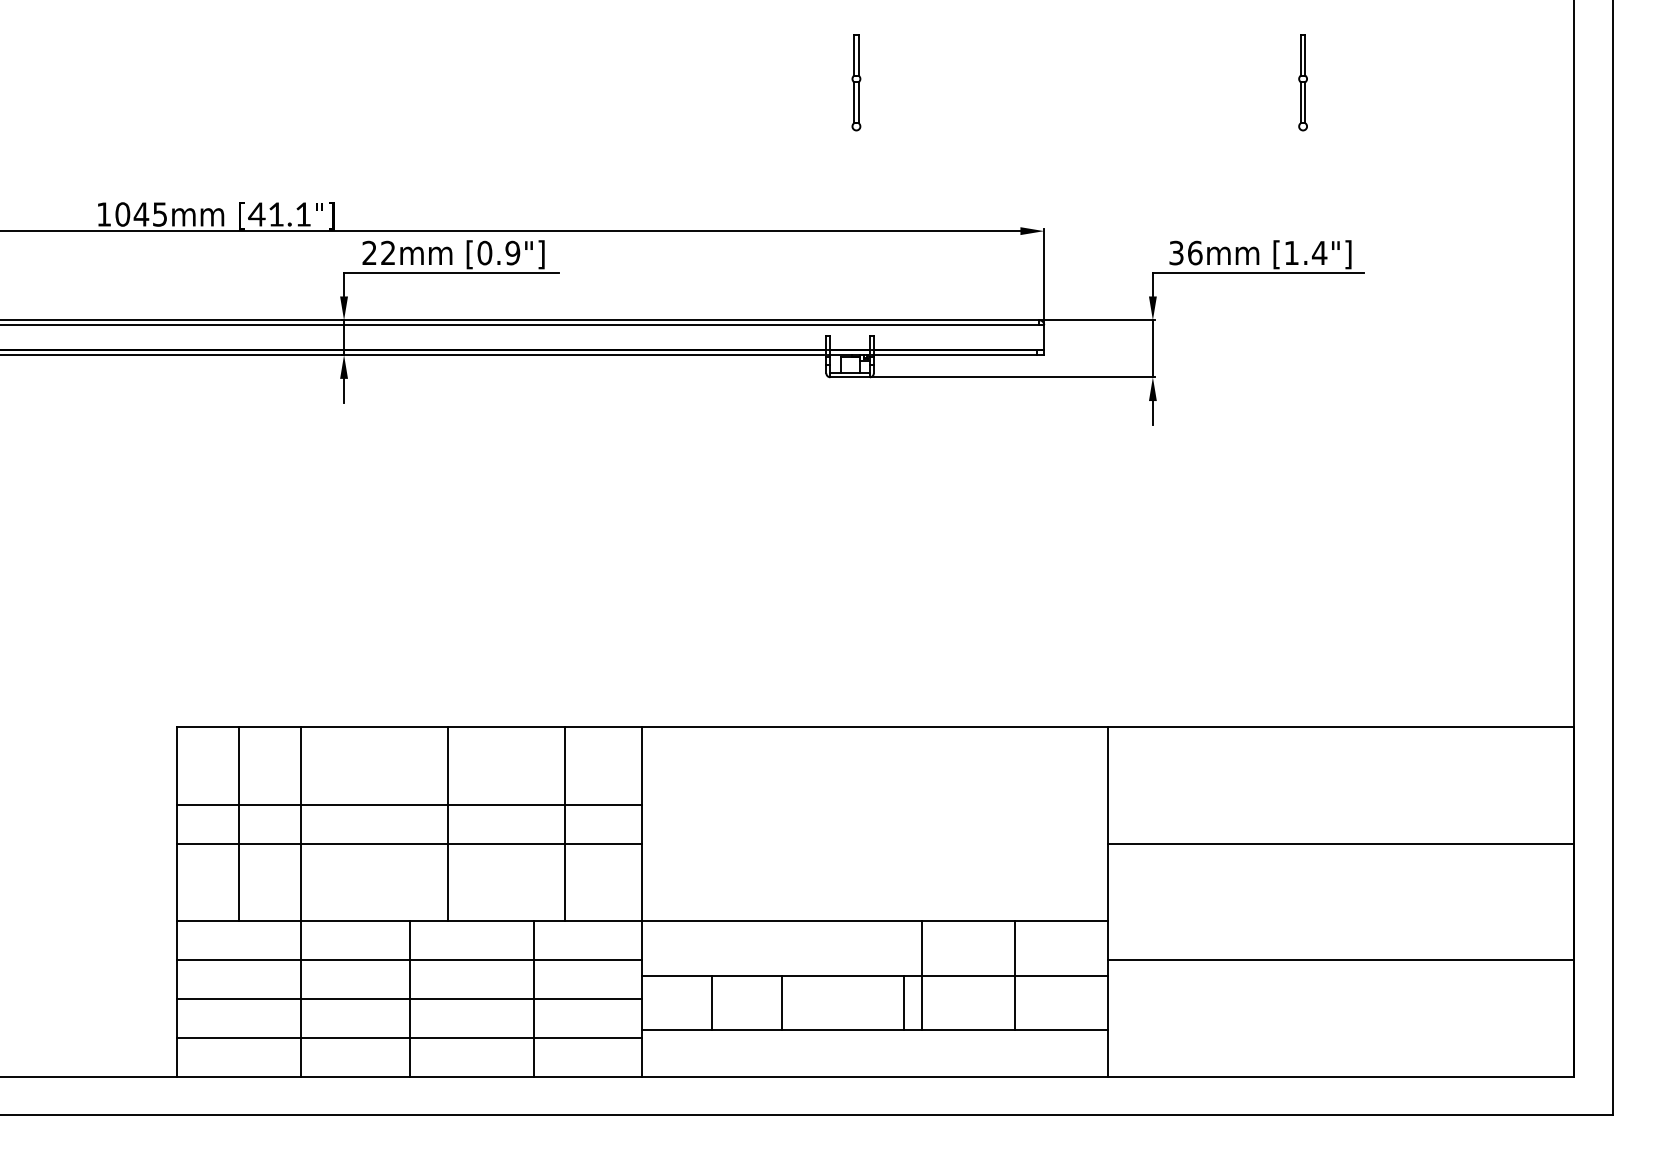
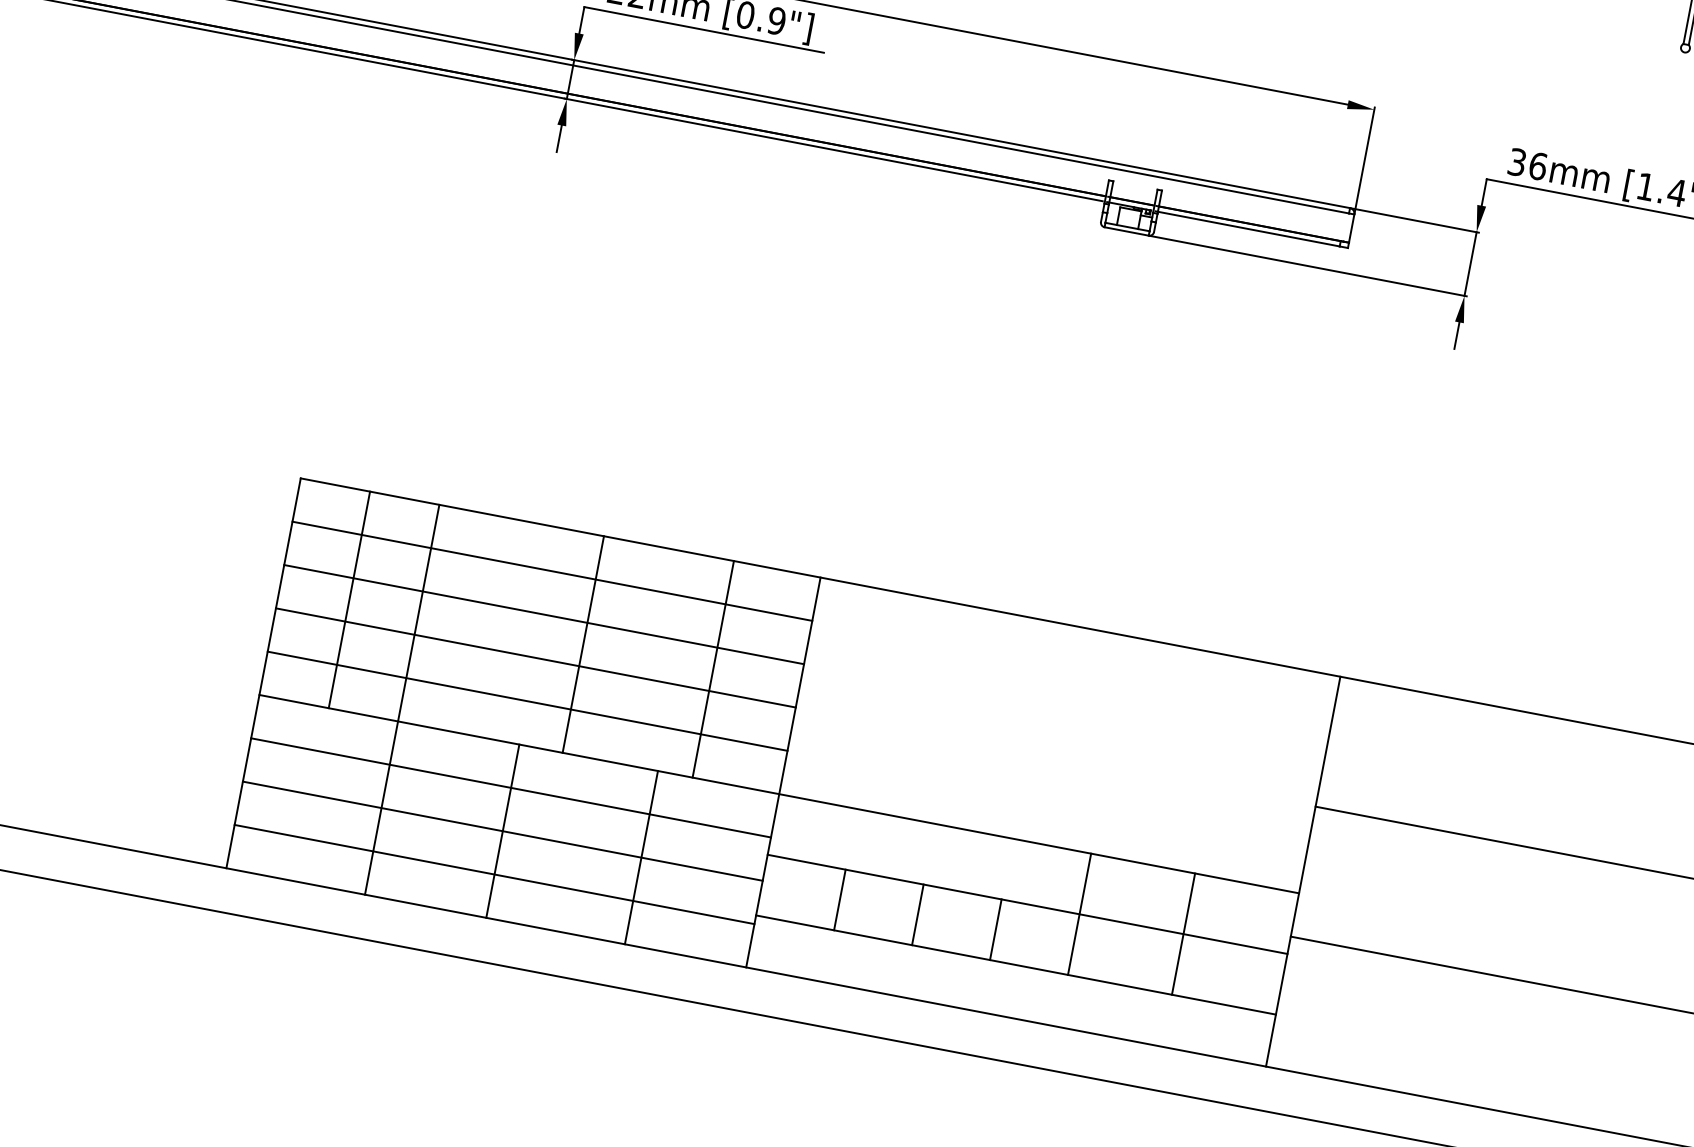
line: (409, 765) -> (552, 570), added
line: (409, 882) -> (527, 701), added
line: (904, 1002) -> (996, 929), moved

